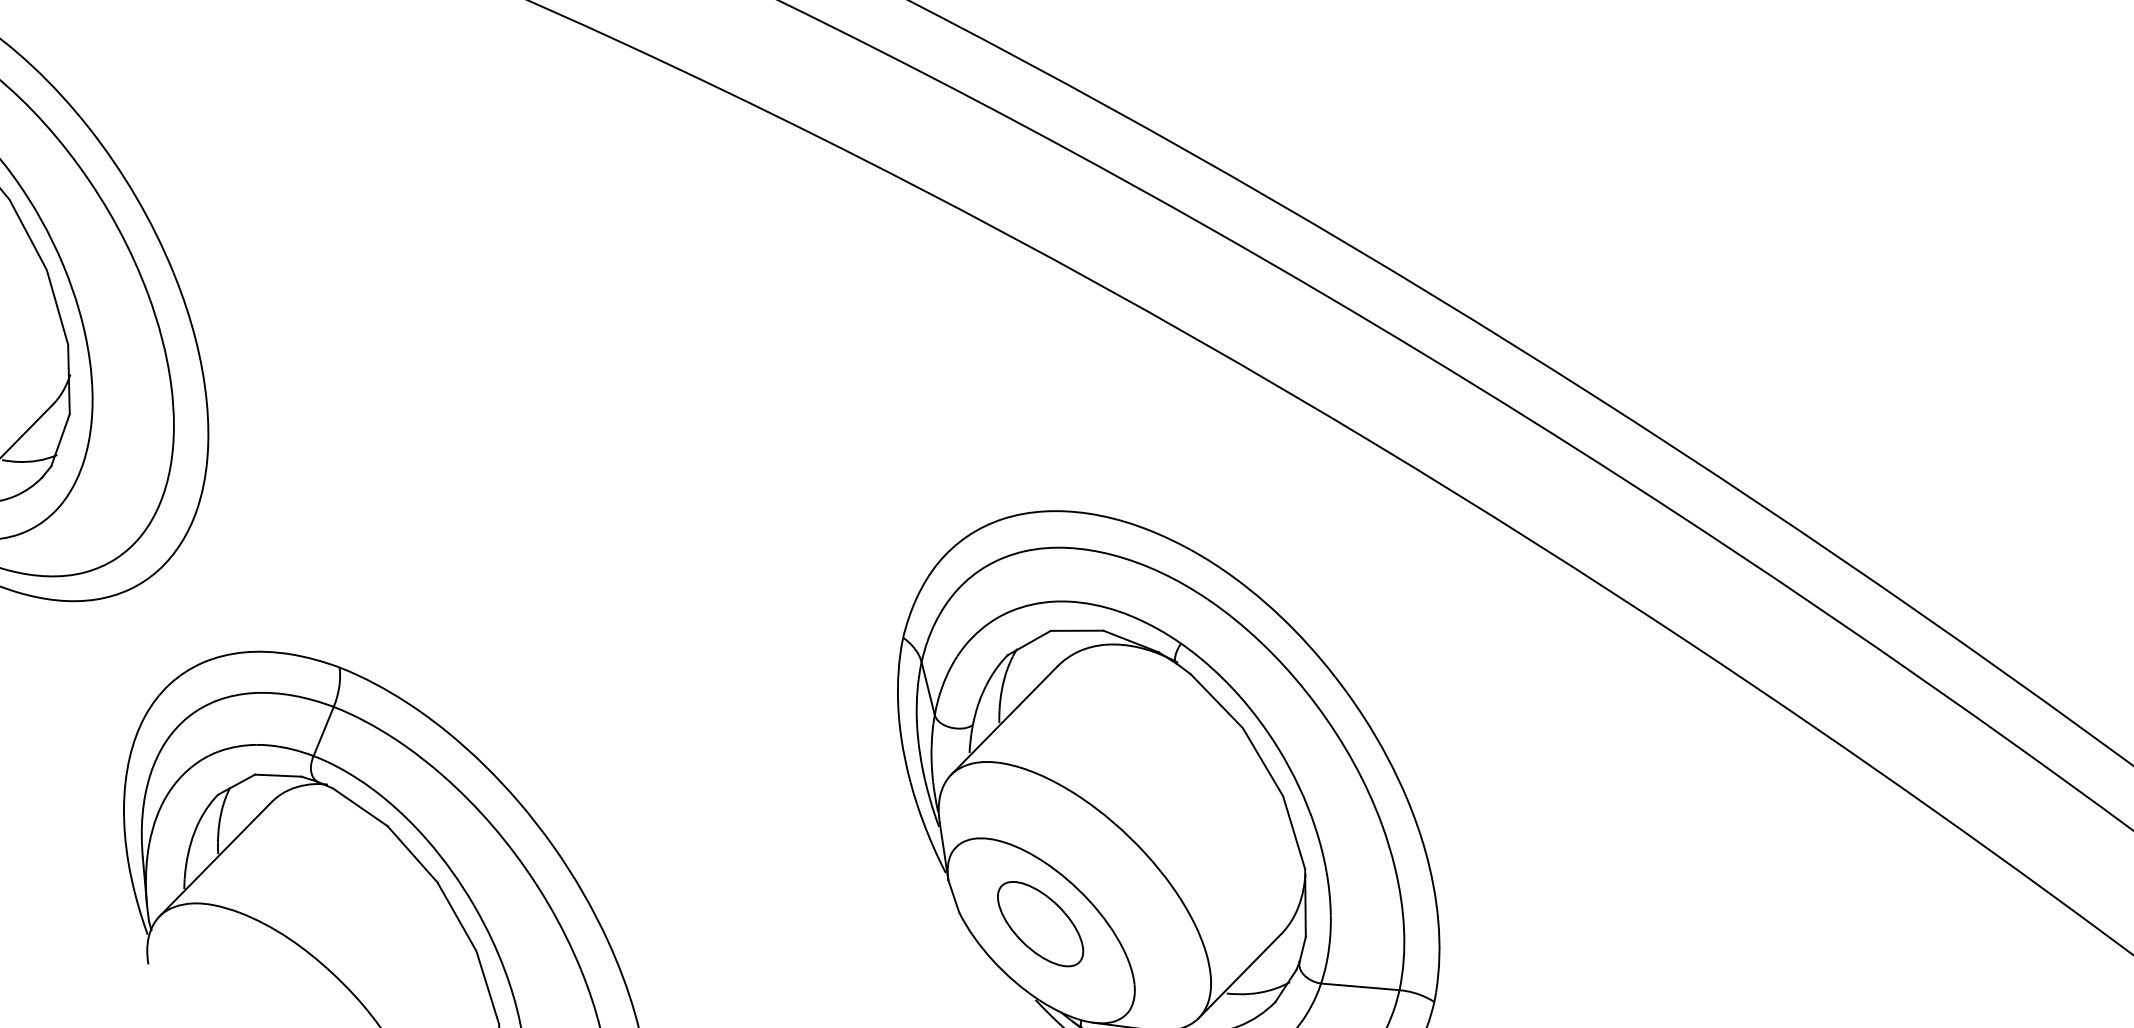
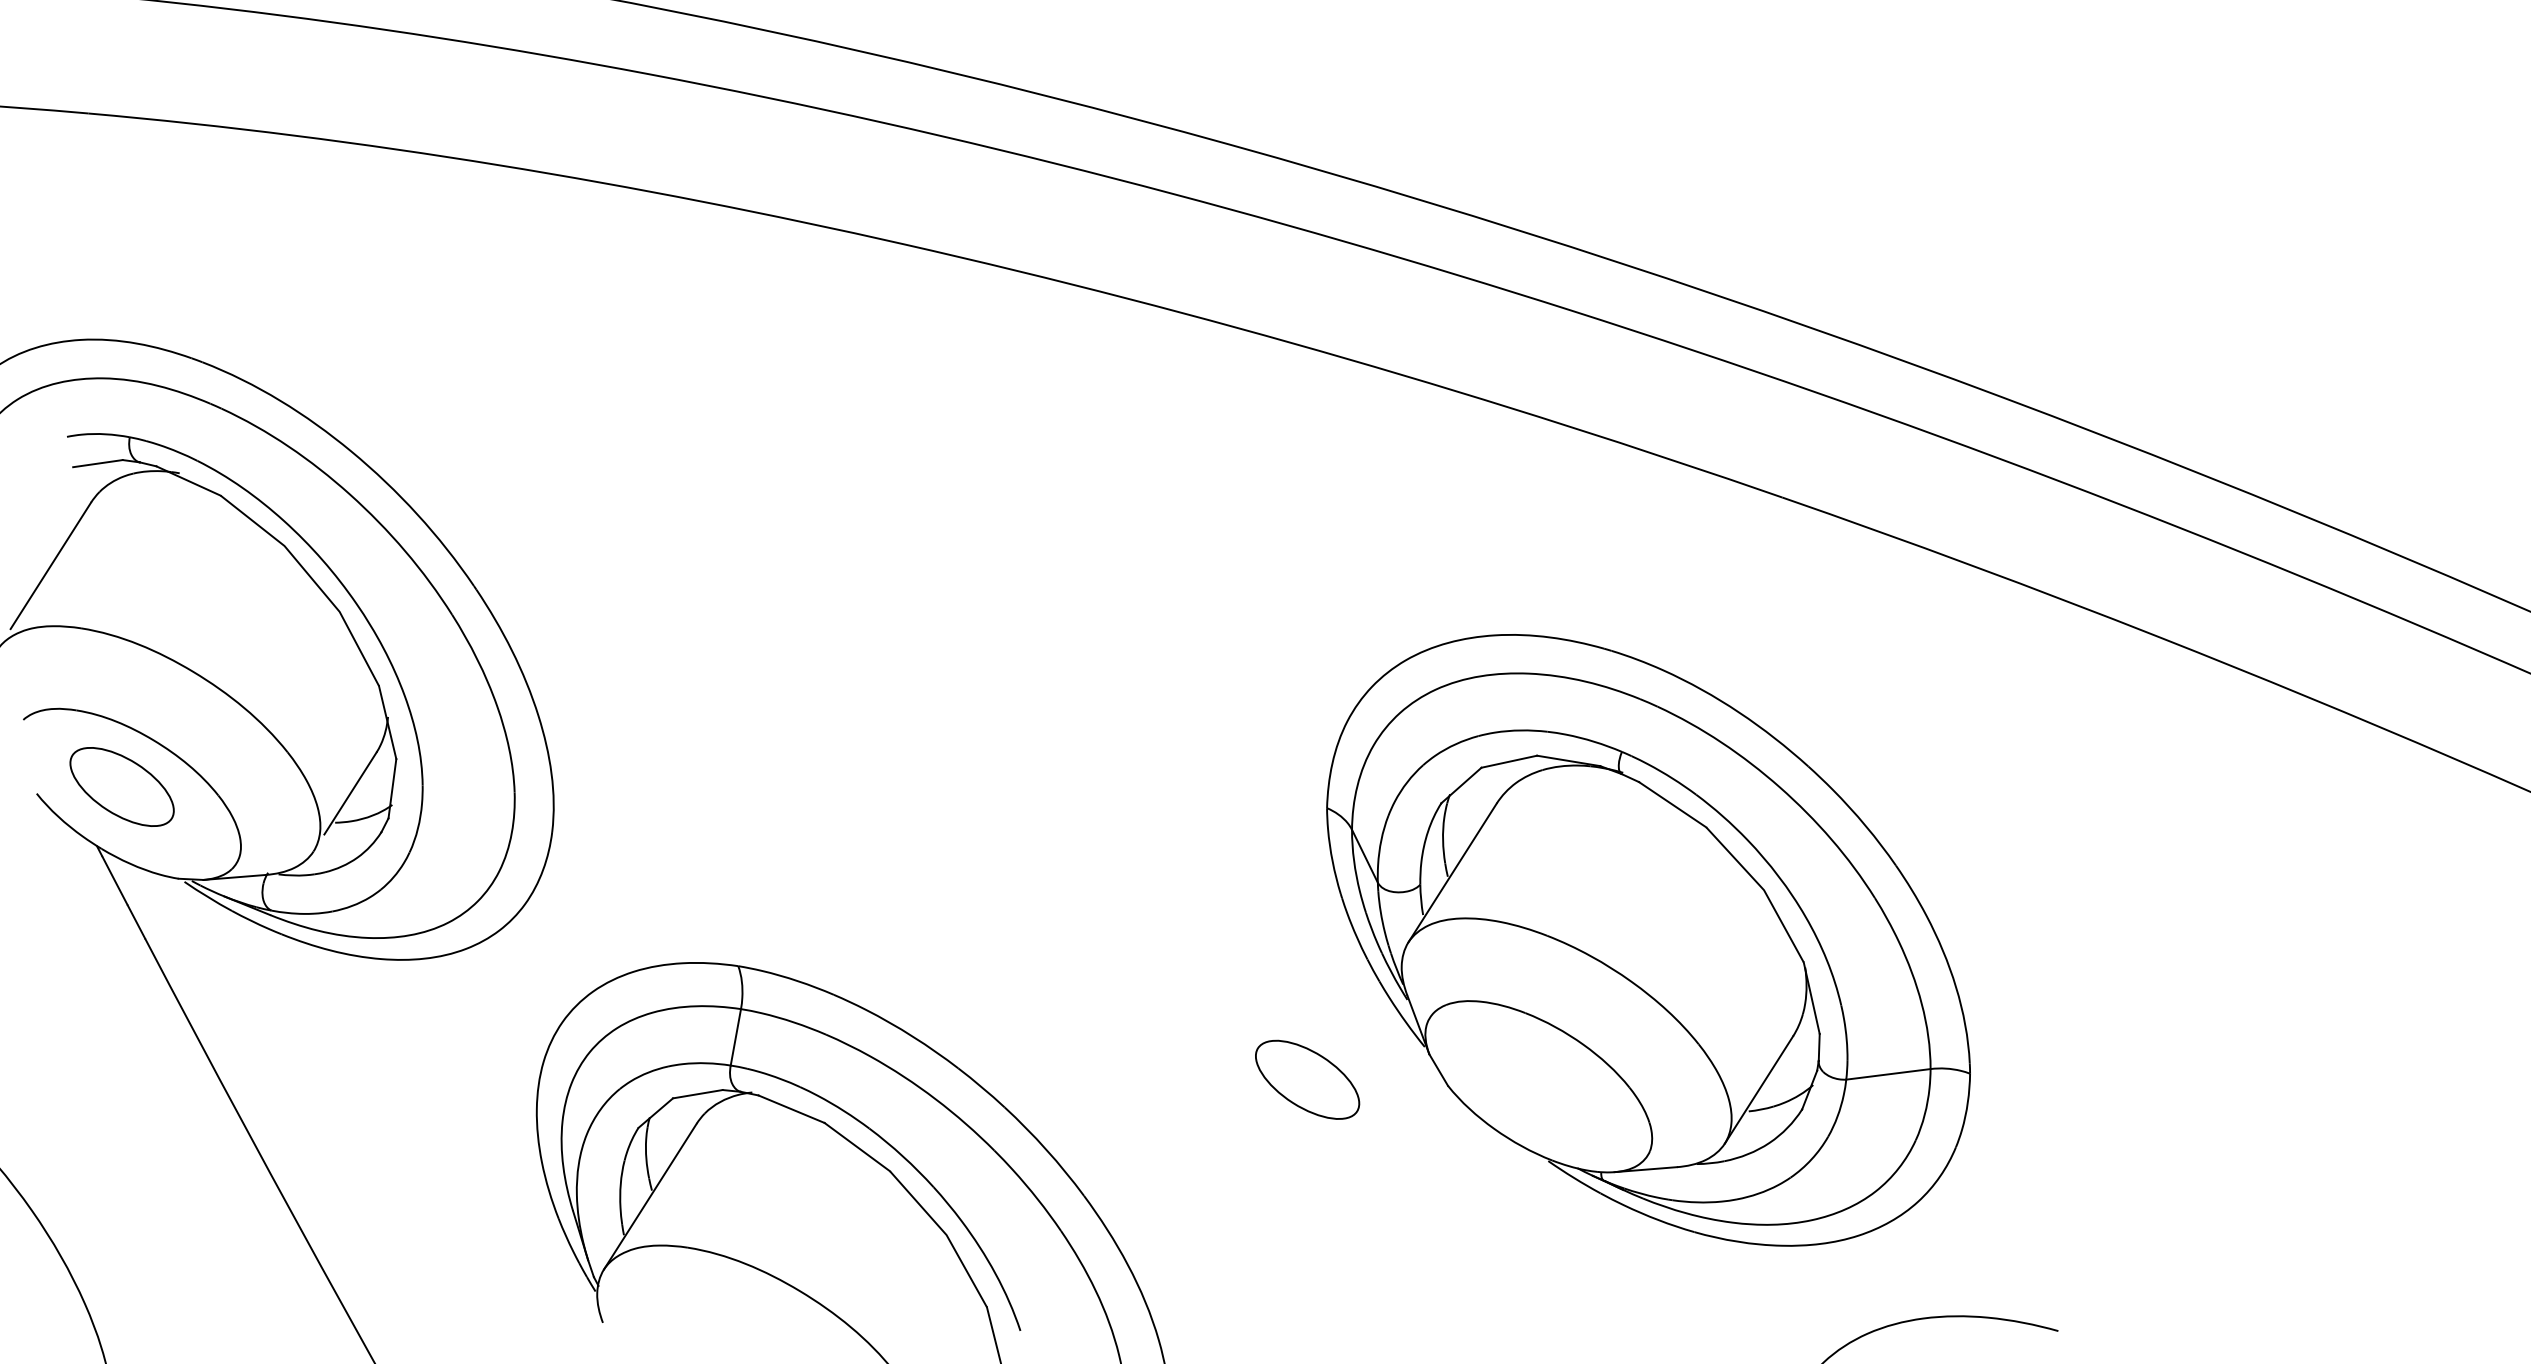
part: (1040, 923) -> (1307, 1079), moved

